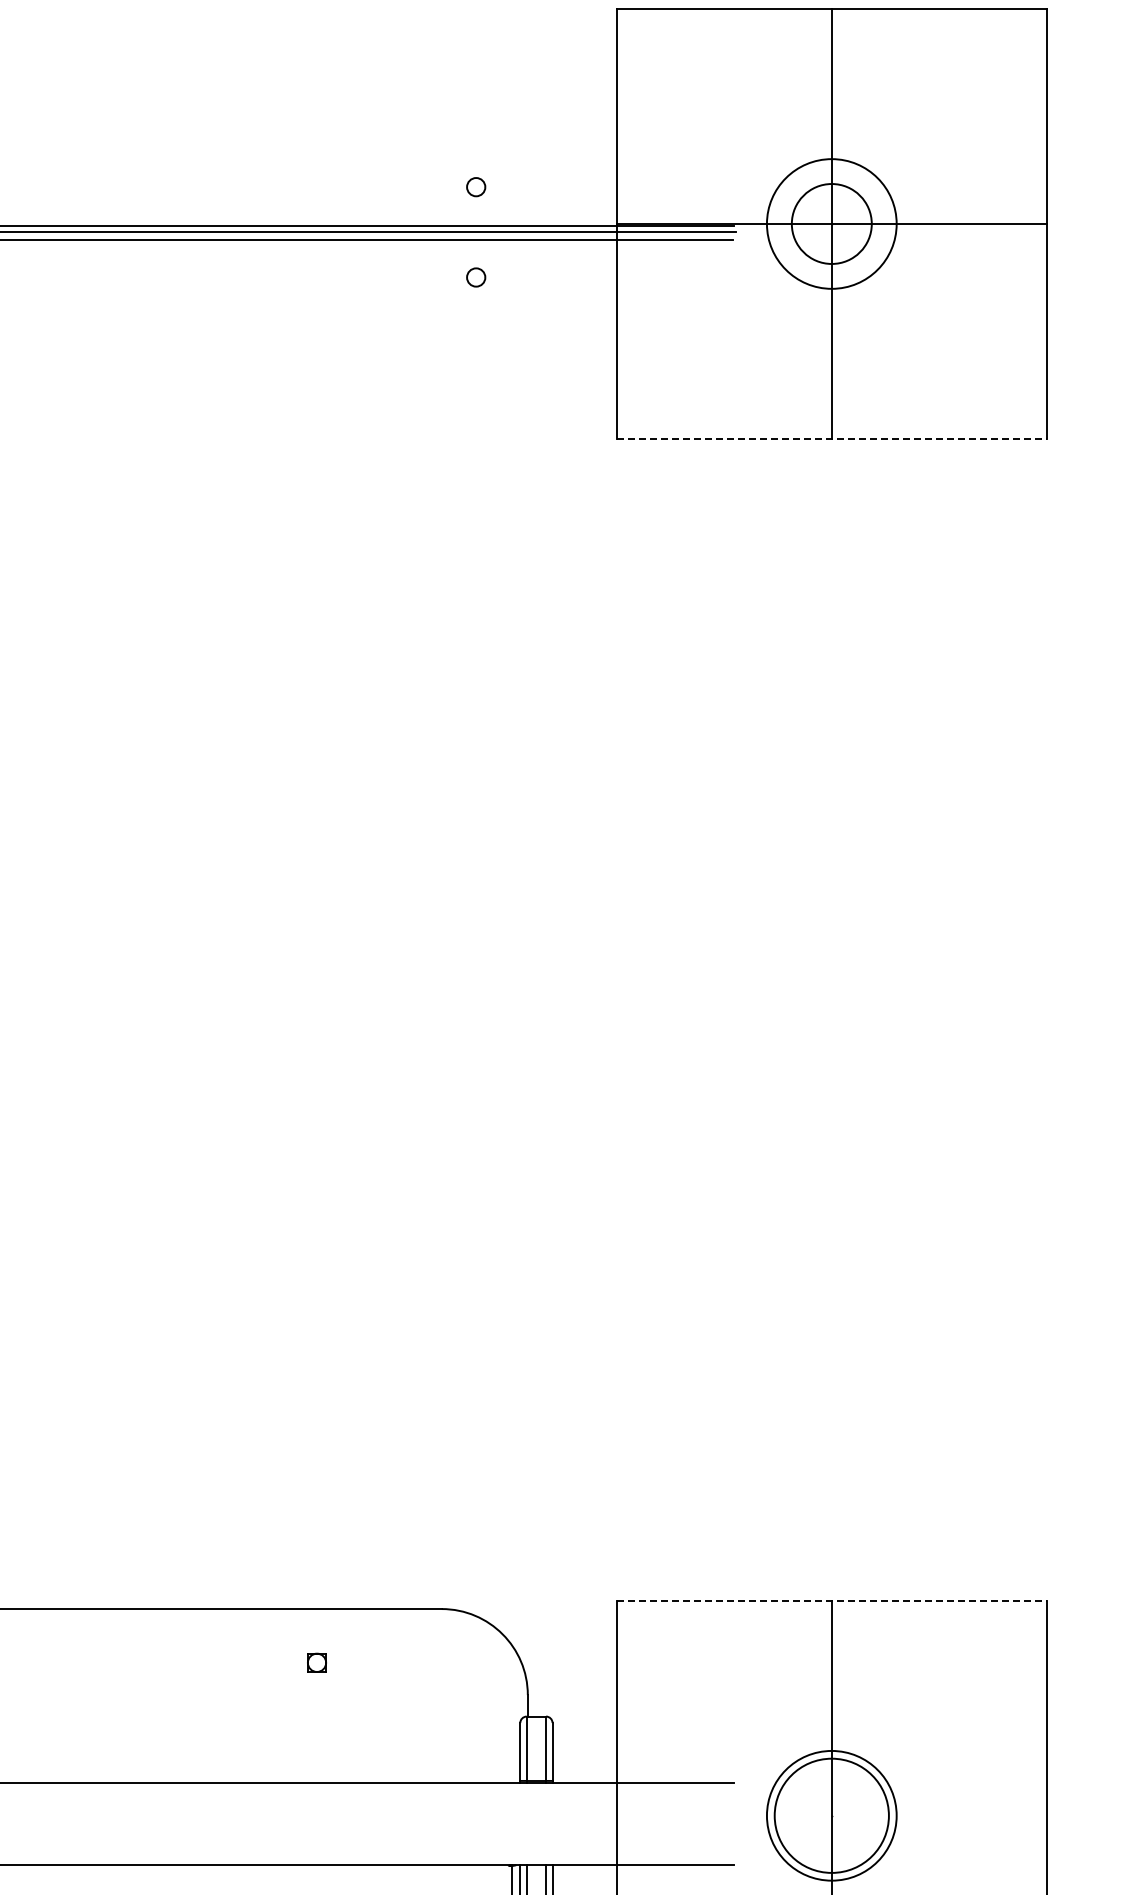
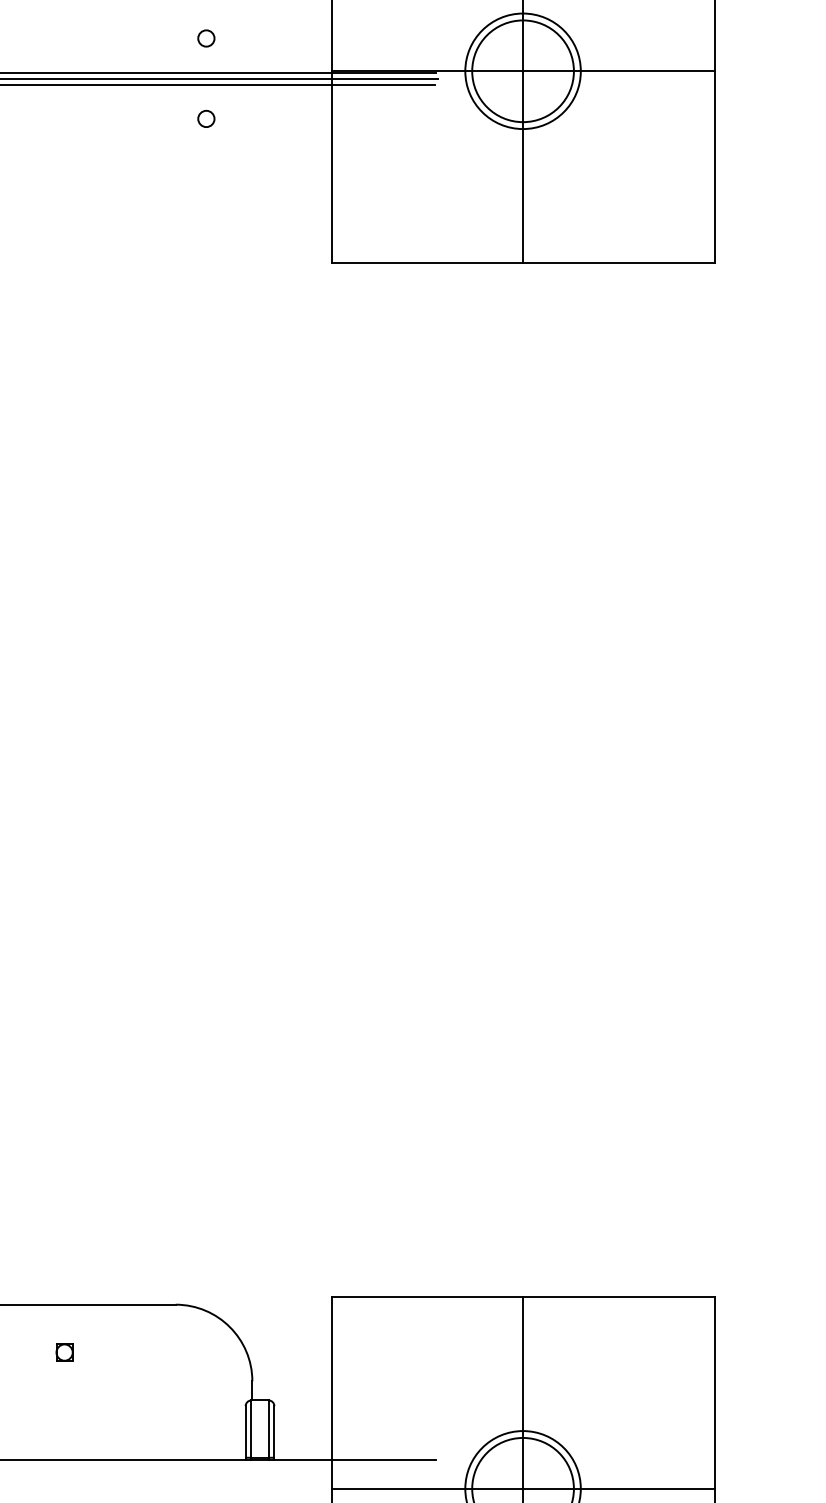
circle: (831, 223) -> (522, 70), size x1.43
line: (832, 439) -> (523, 263), dashed -> solid
line: (832, 1600) -> (523, 1297), dashed -> solid
line: (831, 1815) -> (522, 1488), added

